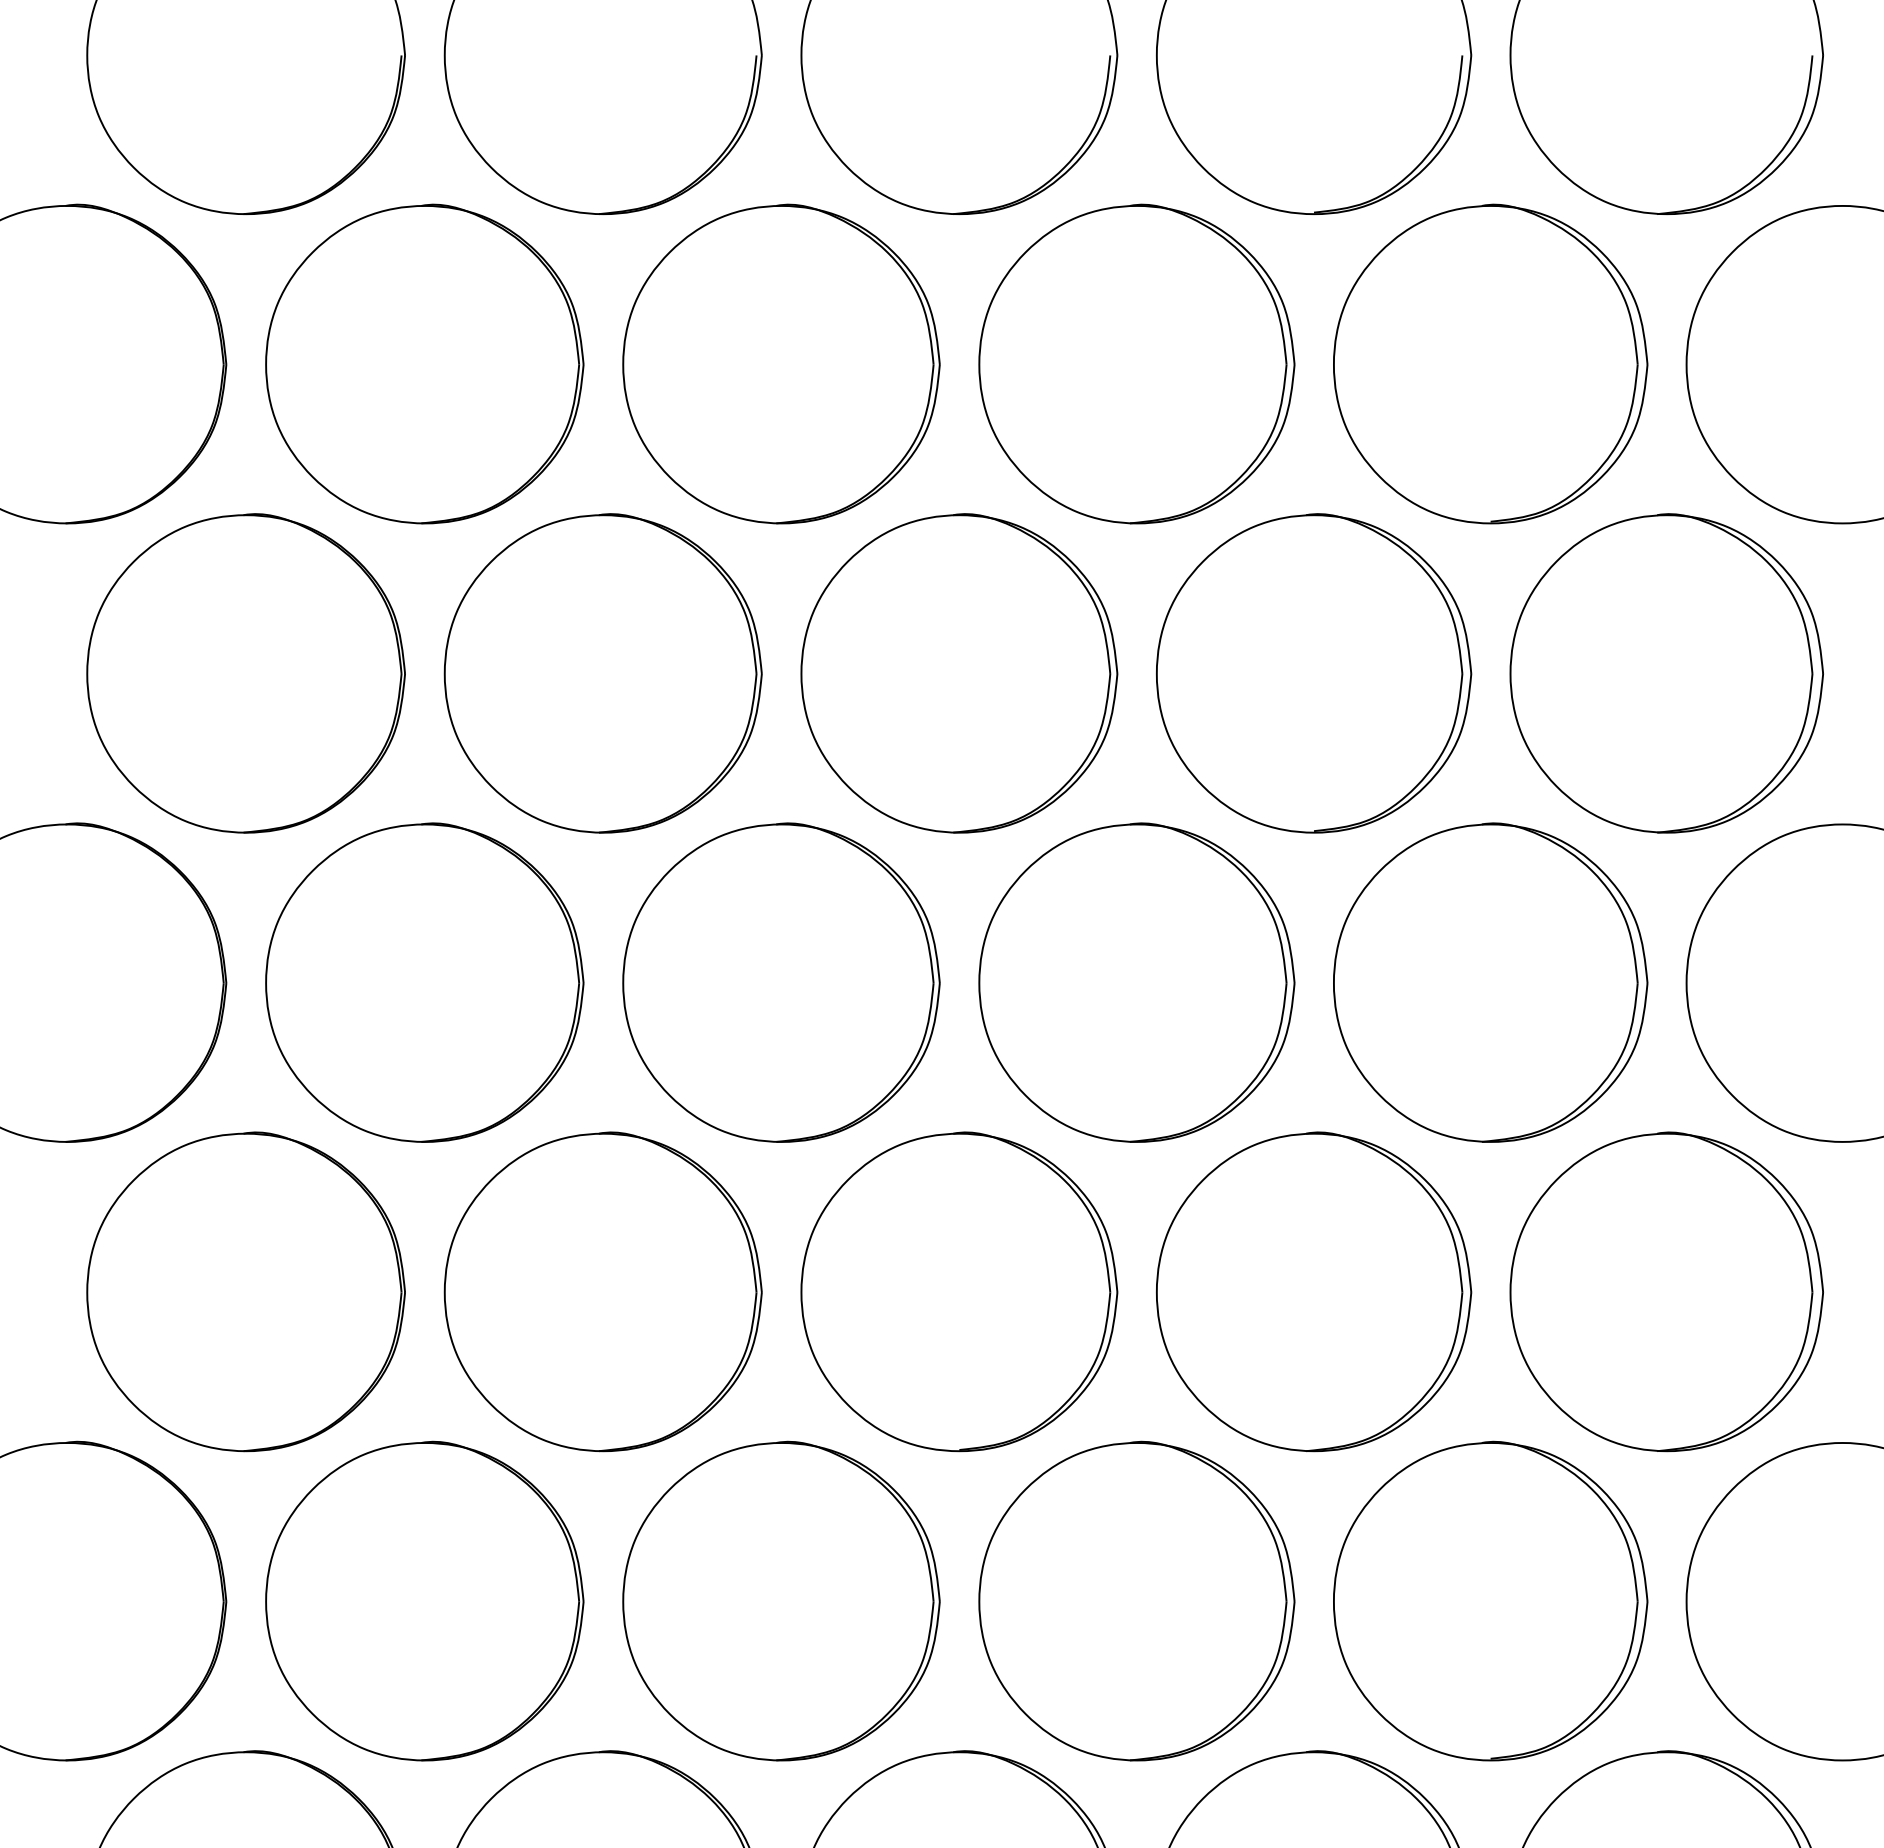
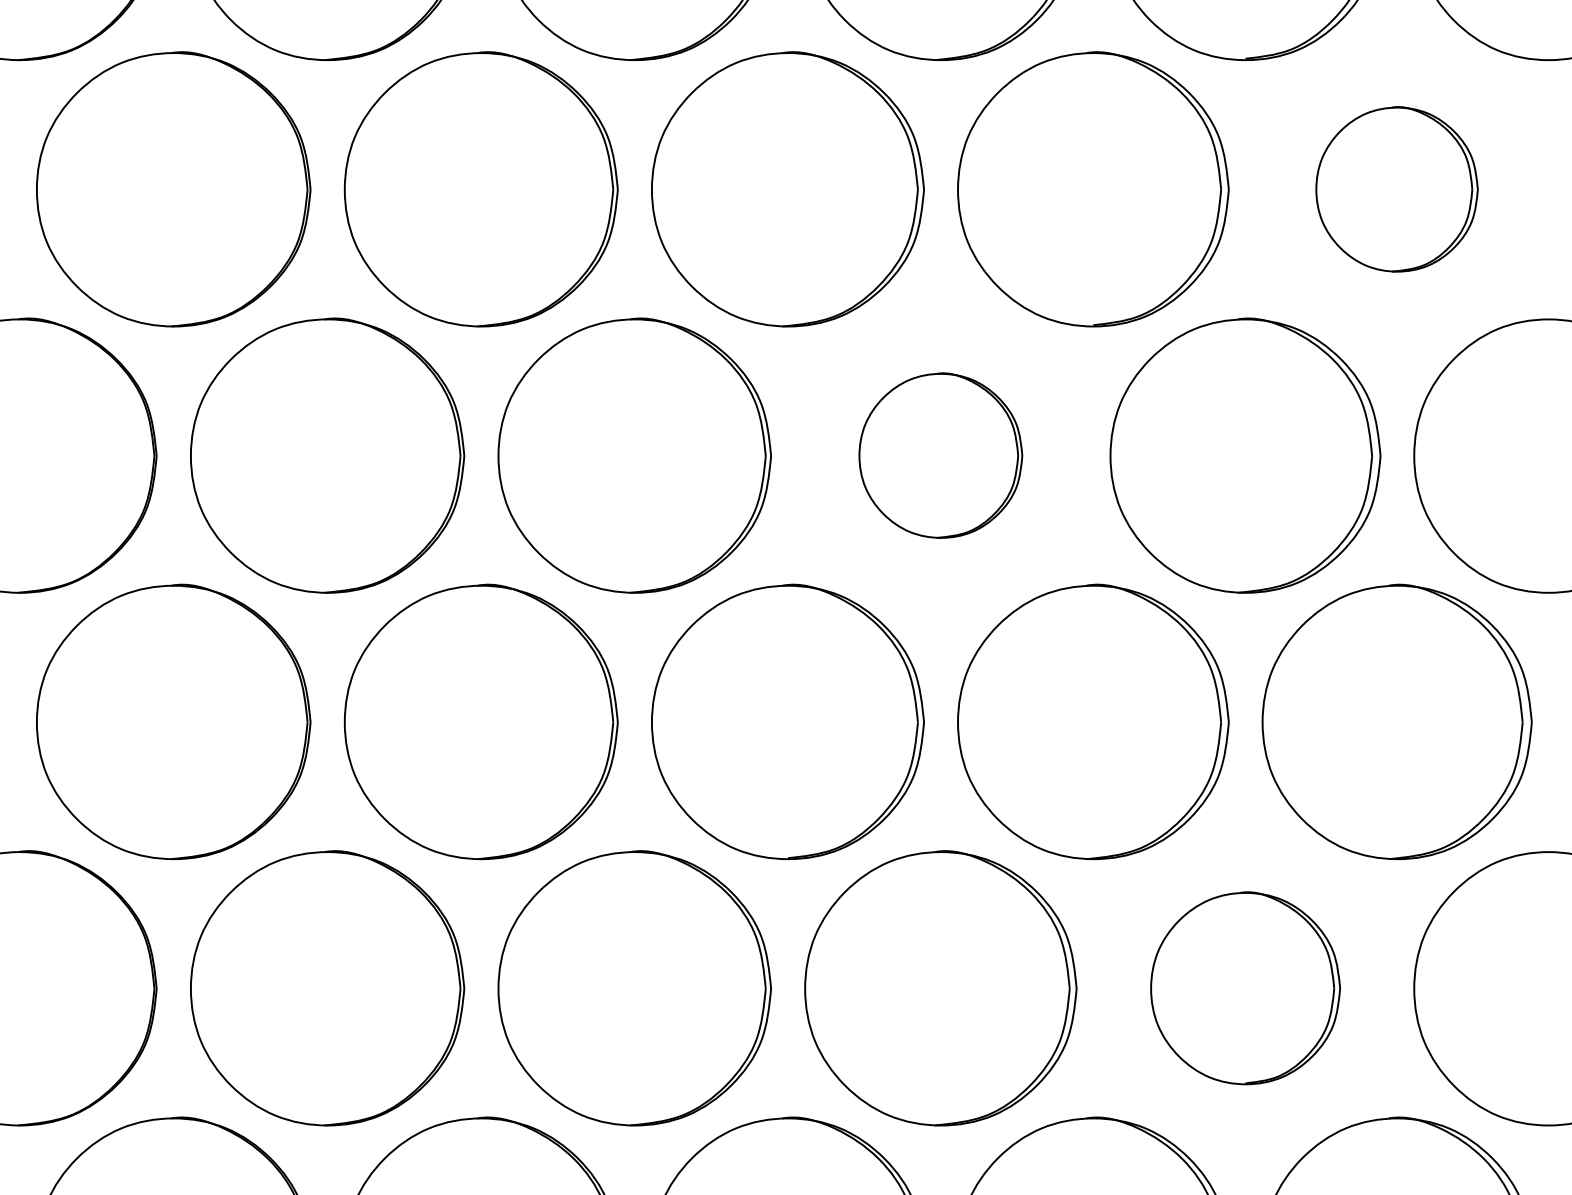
part: (1666, 673) -> (1396, 189), size x0.6
part: (1136, 982) -> (940, 455), size x0.6
part: (1490, 1600) -> (1245, 987), size x0.7

